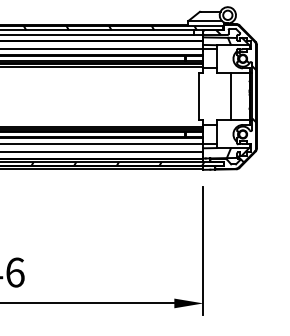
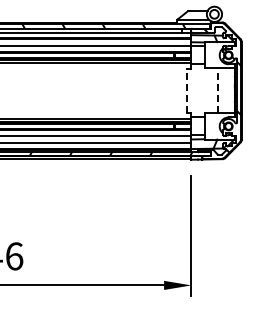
line: (199, 96) -> (187, 90), solid -> dashed
line: (231, 96) -> (217, 90), solid -> dashed

